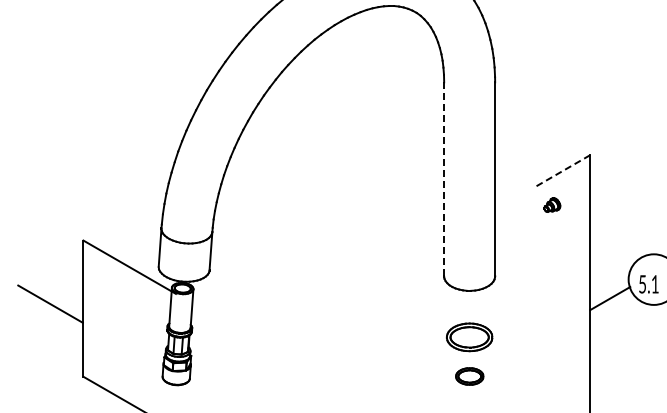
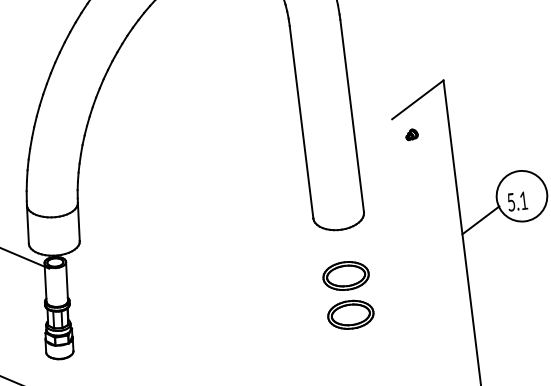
line: (561, 171) -> (417, 100), dashed -> solid
line: (444, 179) -> (301, 122), dashed -> solid
part: (551, 205) -> (411, 135), size x0.71
part: (469, 376) -> (350, 314), size x1.67

